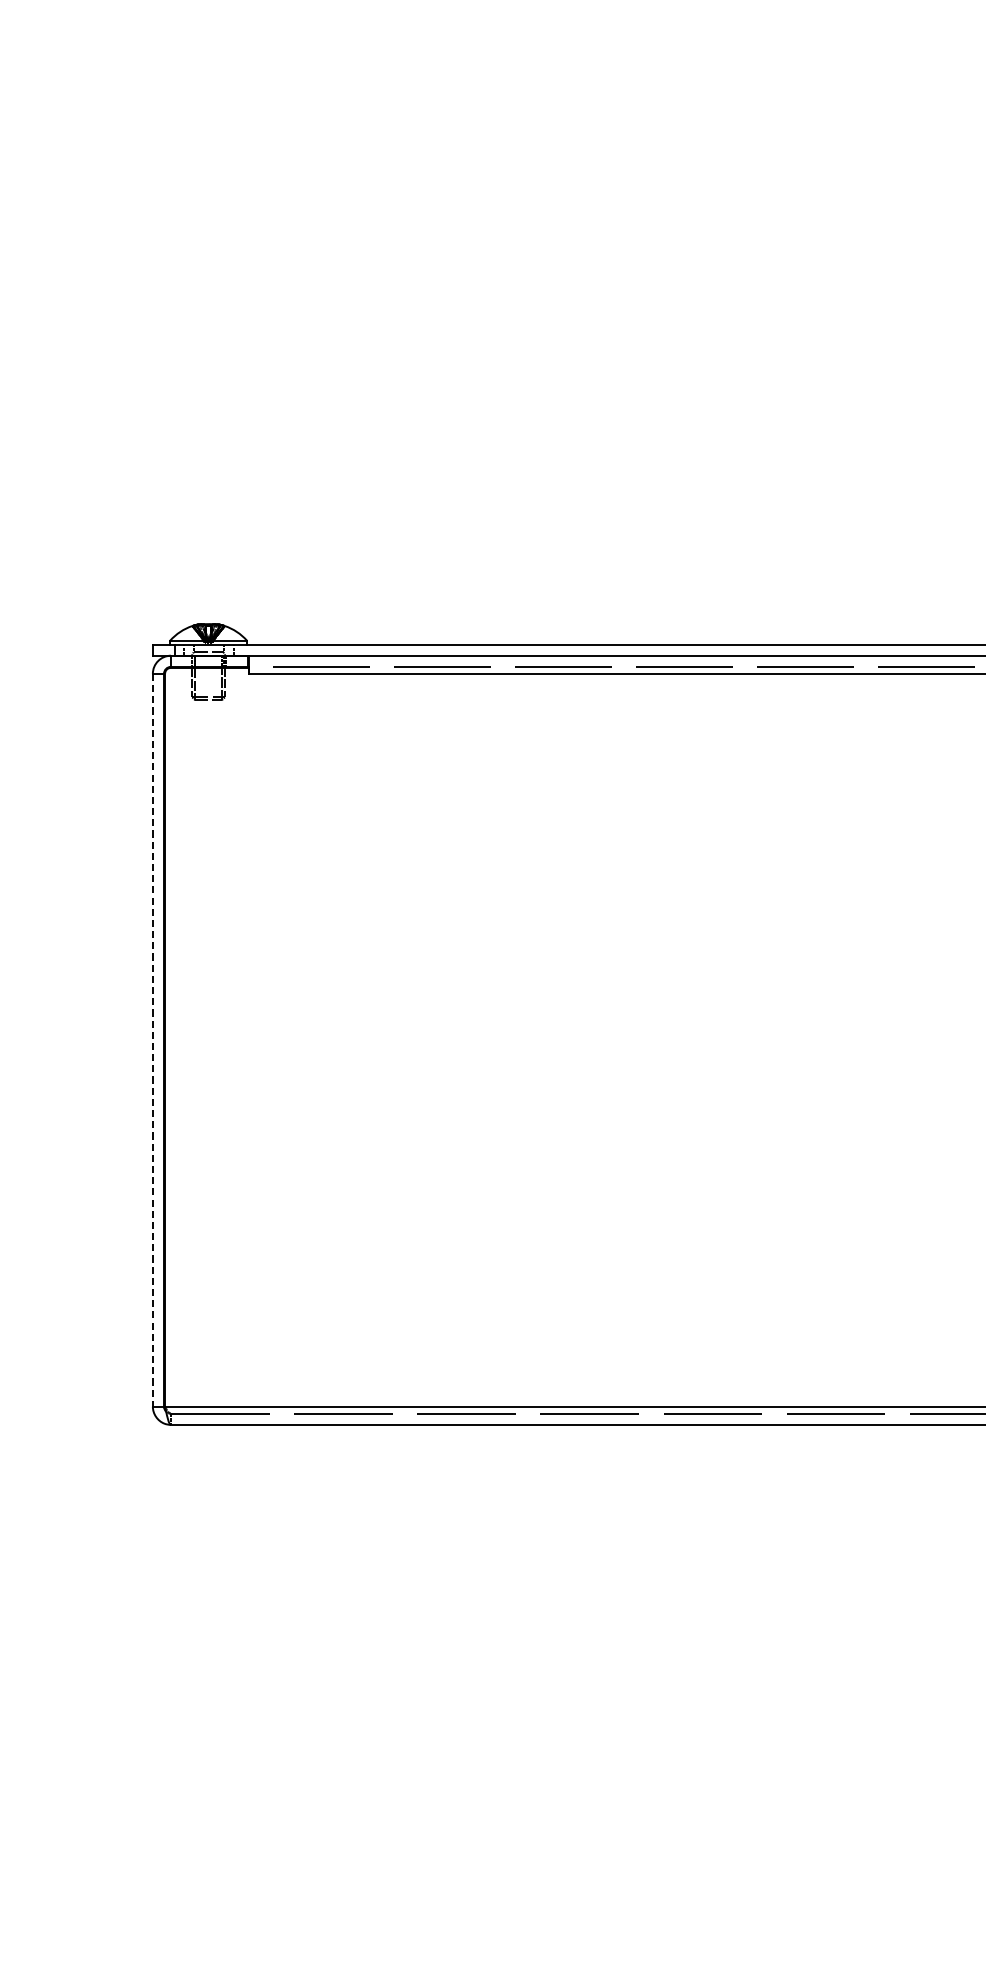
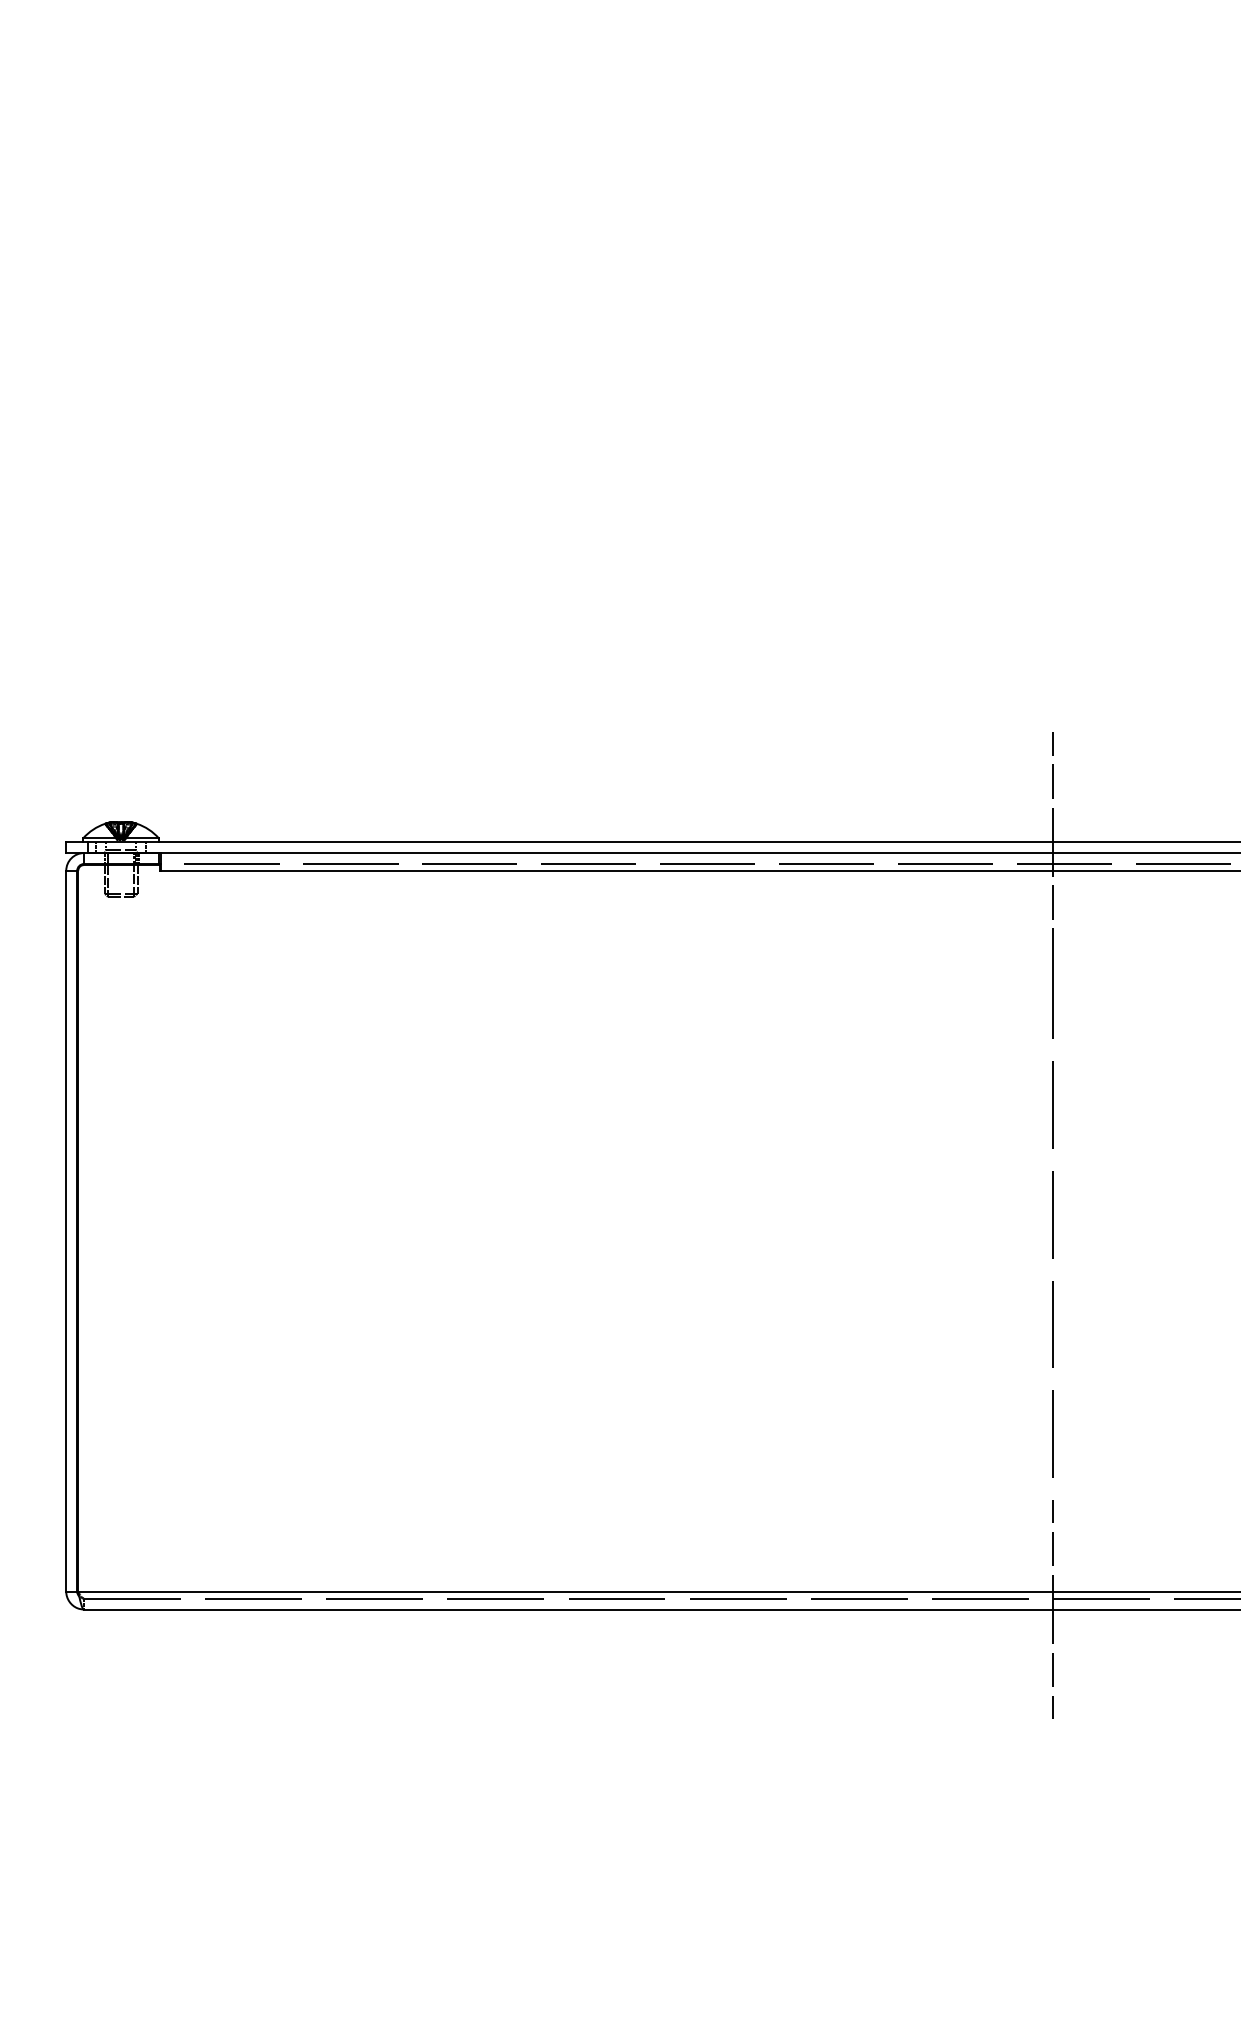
line: (153, 1040) -> (66, 1231), dashed -> solid

